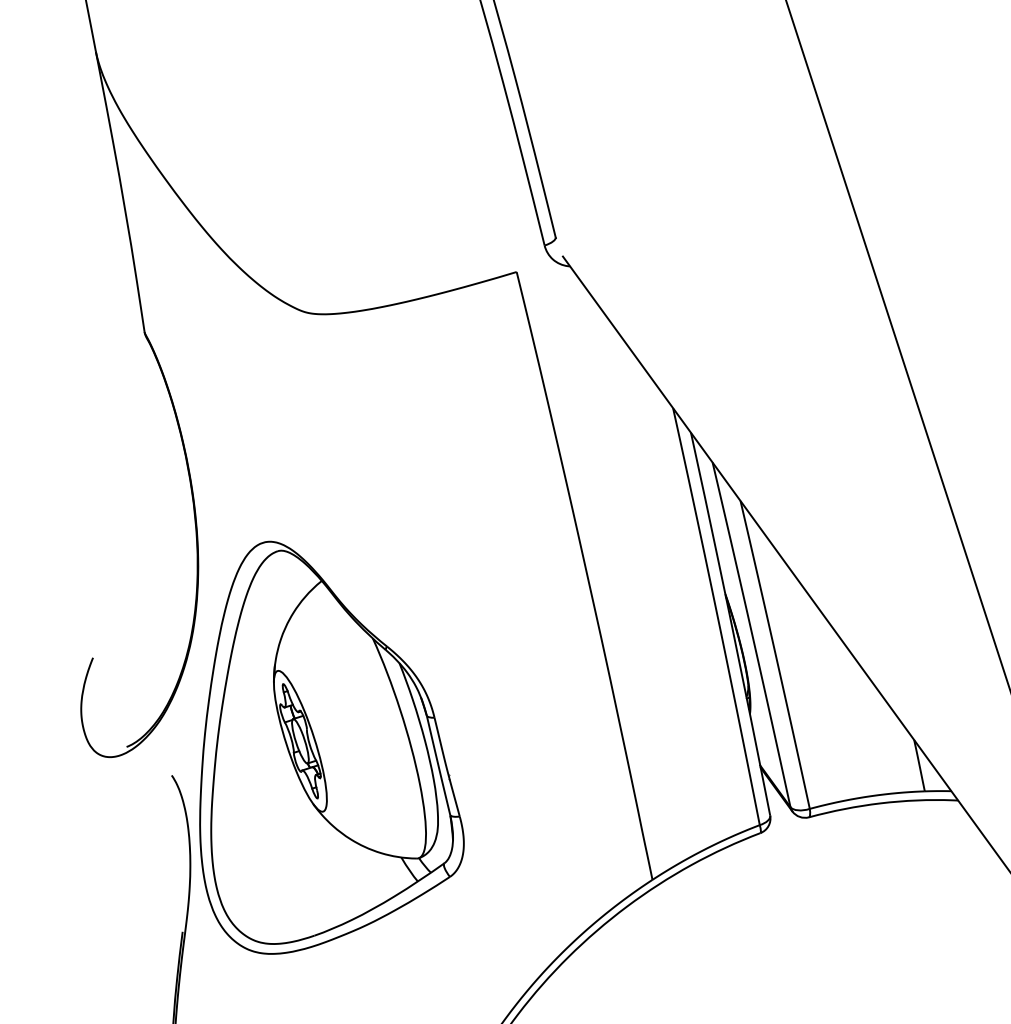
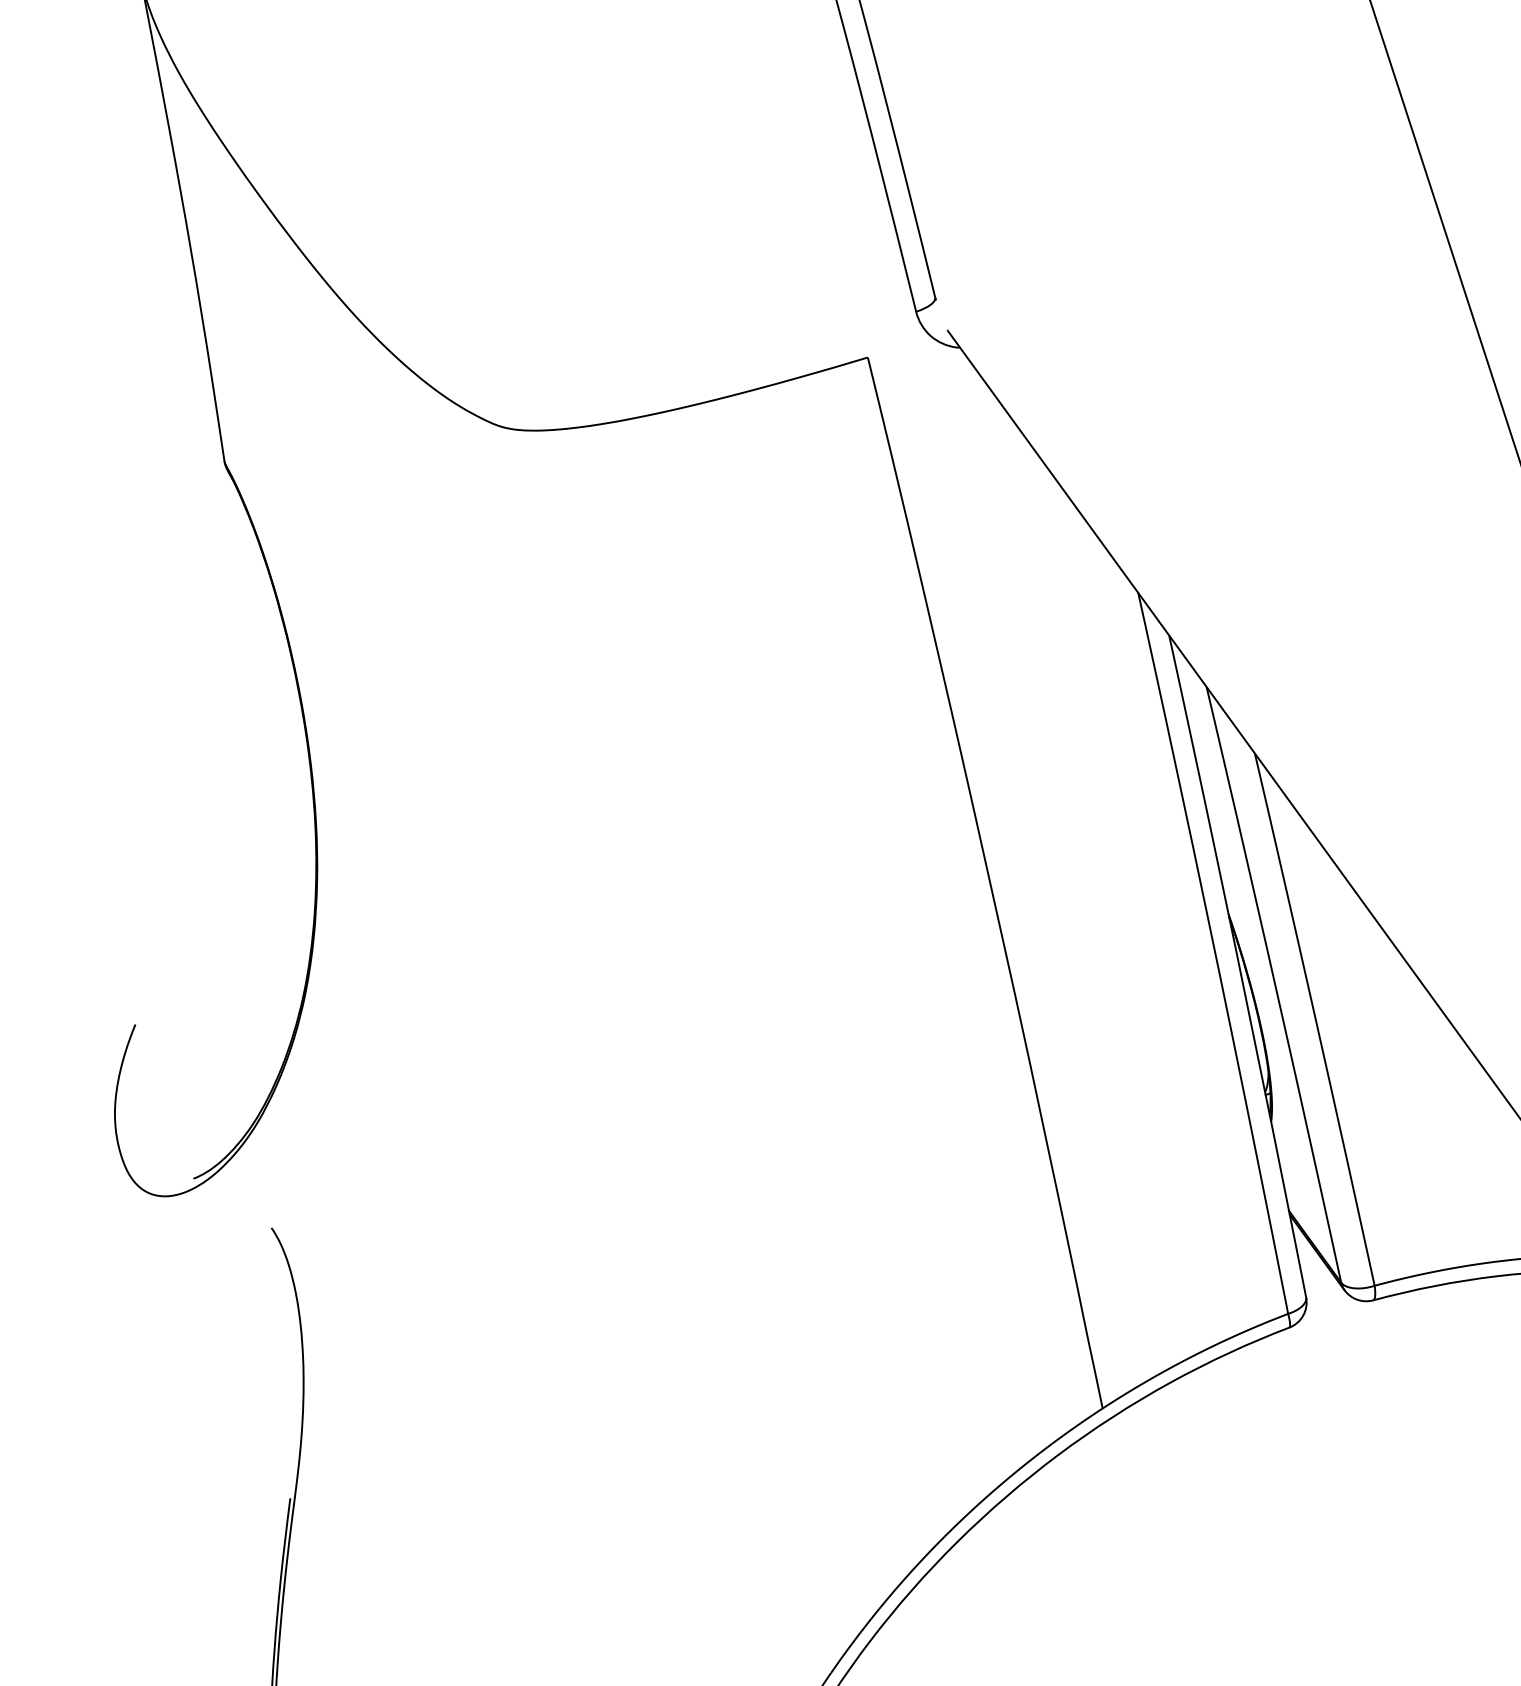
part: (331, 747) -> (547, 1179), removed

